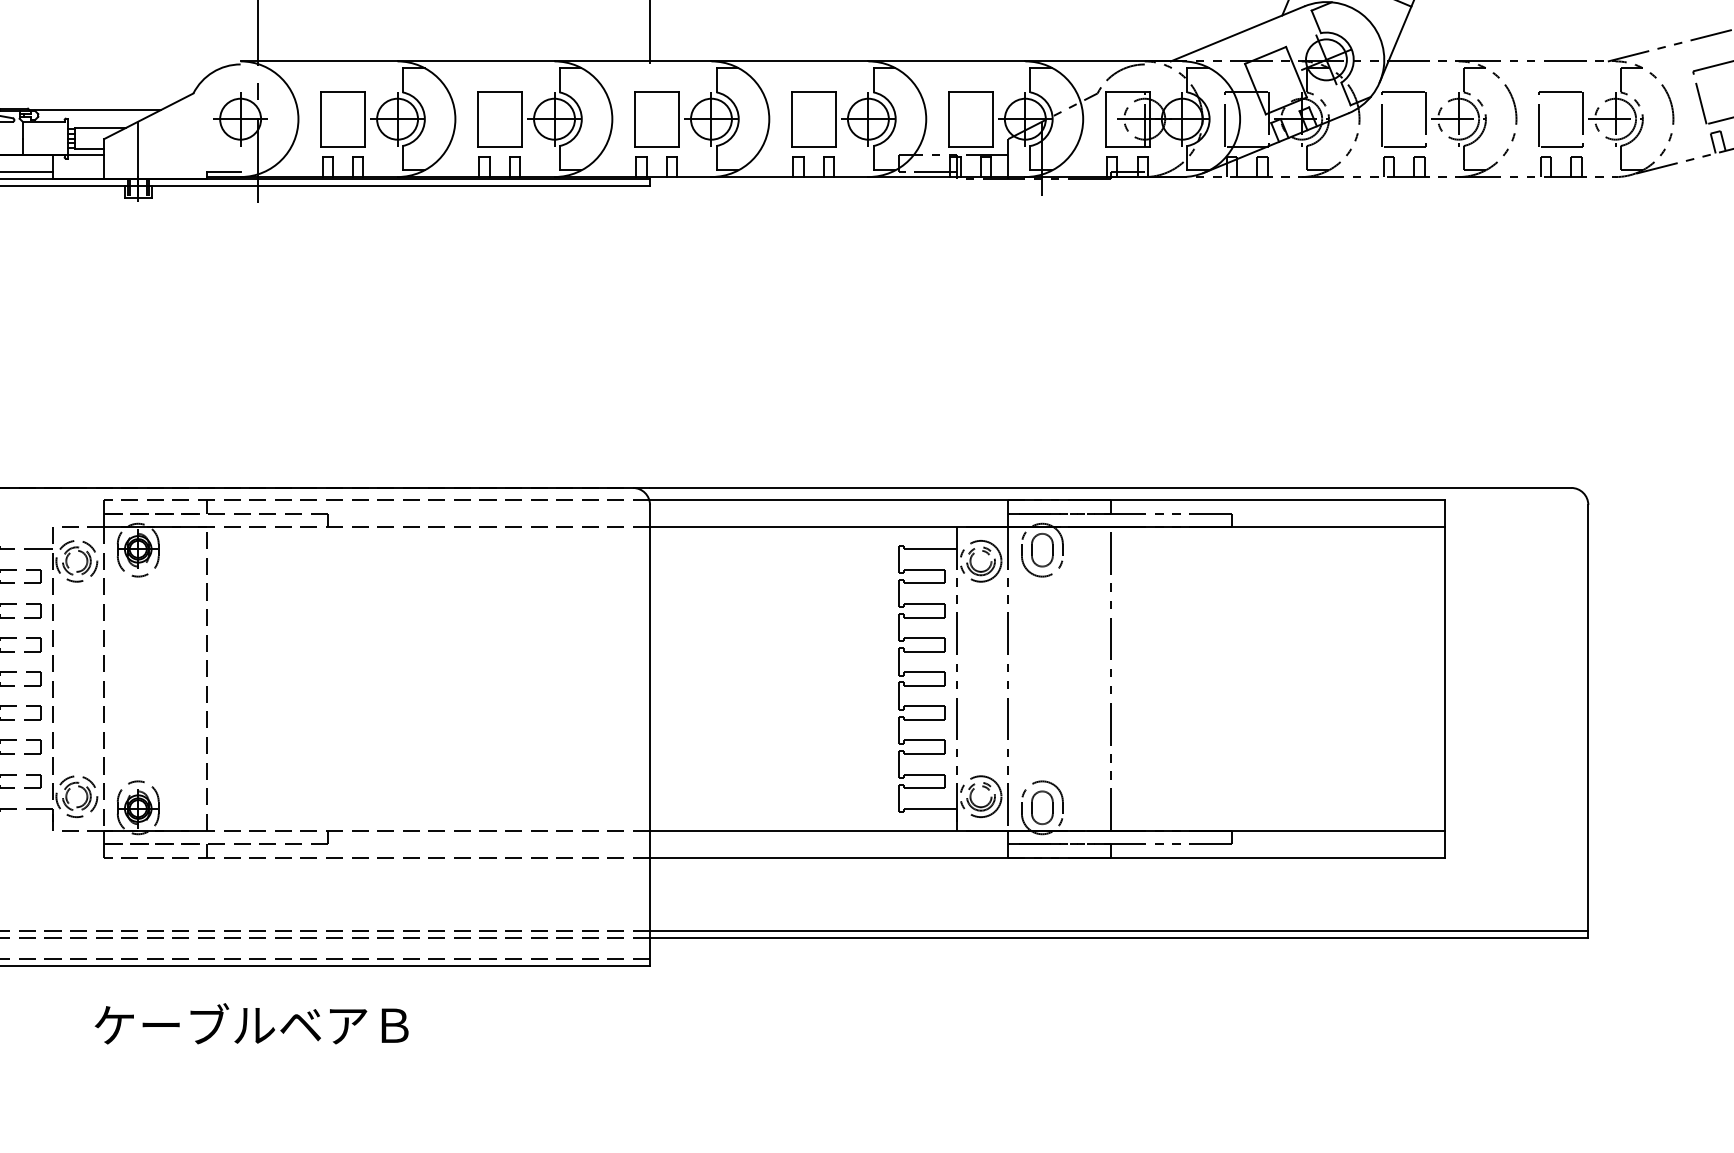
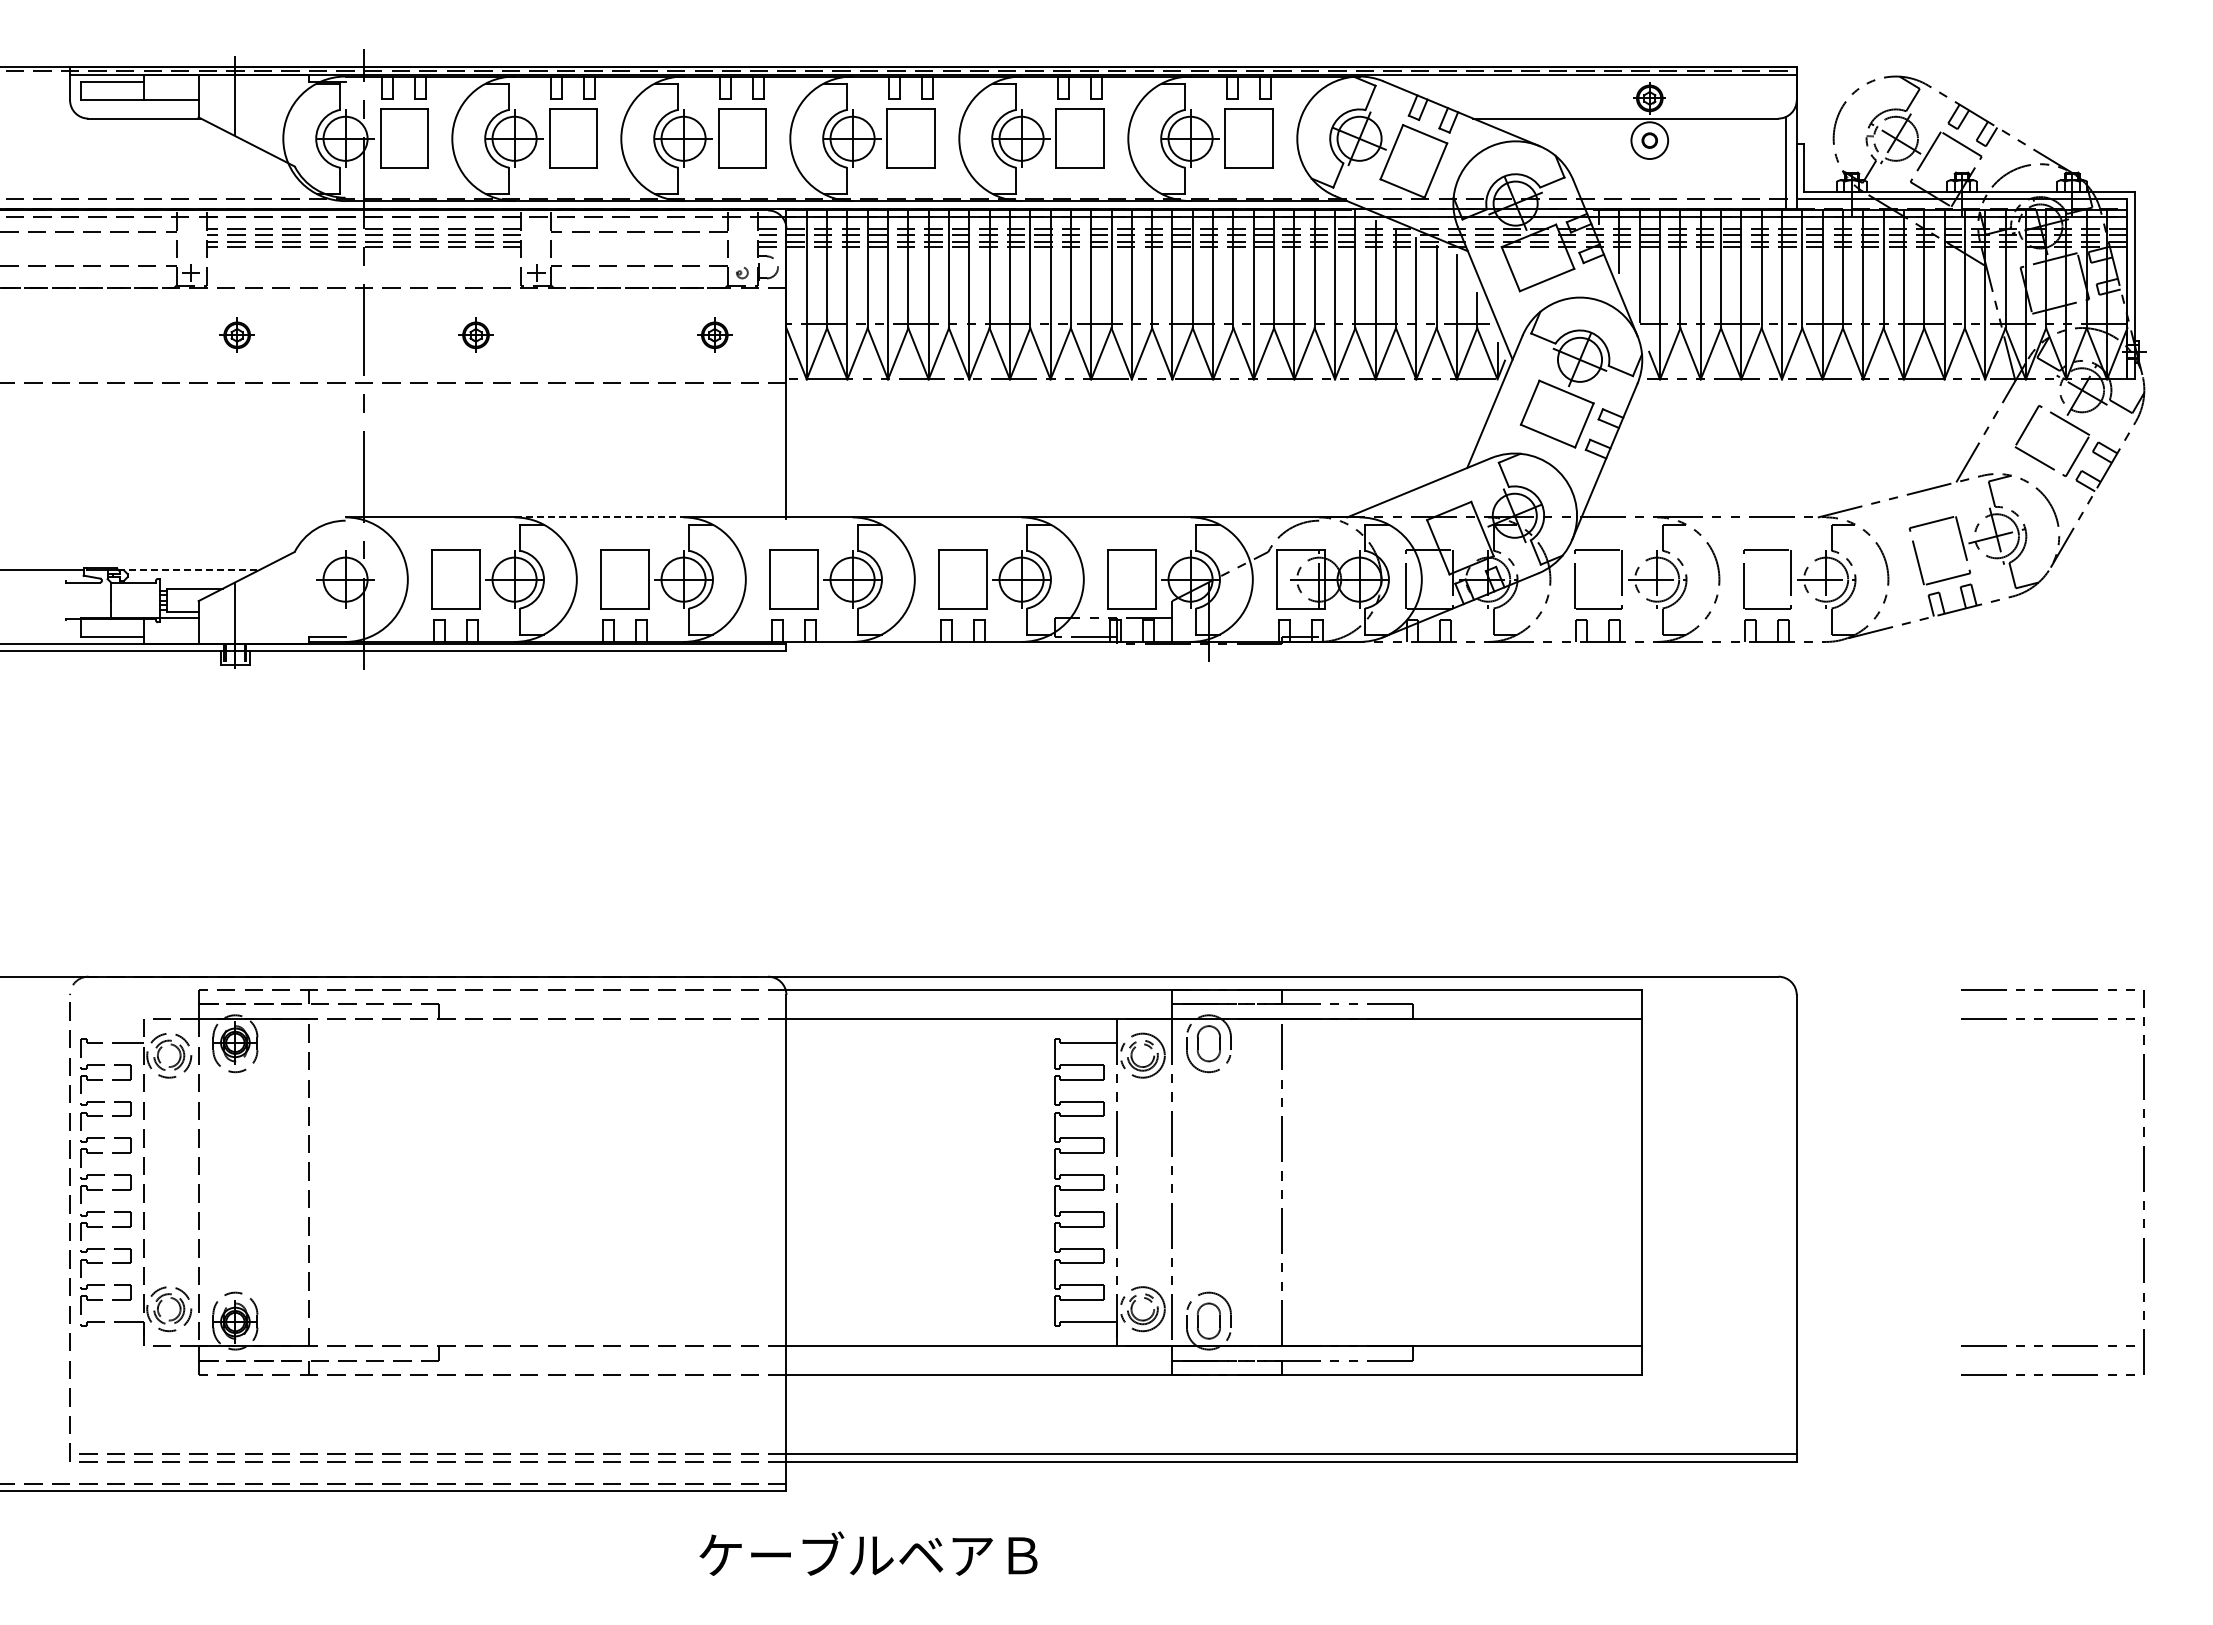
line: (476, 61) -> (599, 517), solid -> dashed
line: (95, 109) -> (189, 569), solid -> dashed
text: (251, 1023) -> (868, 1553), moved

